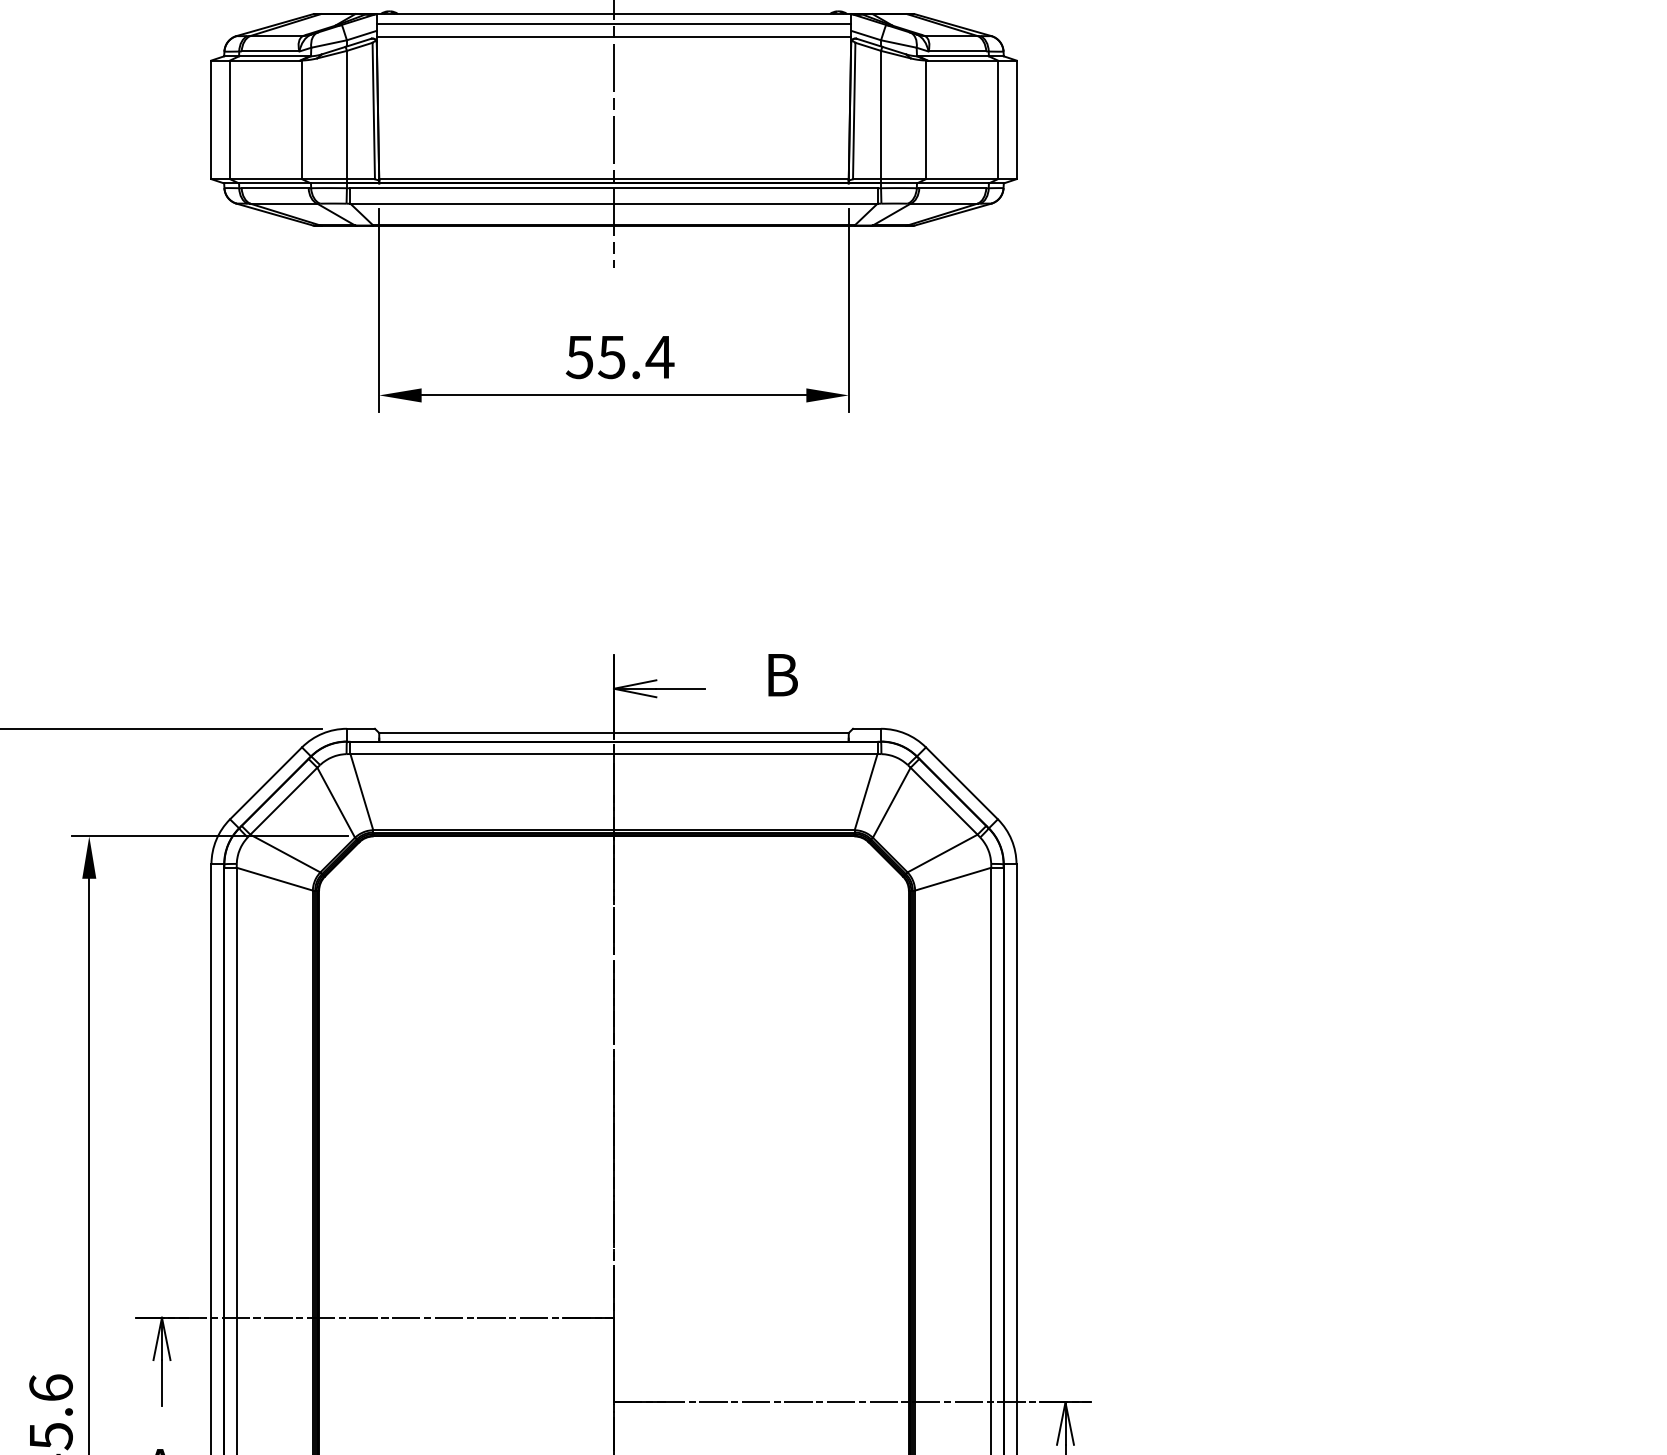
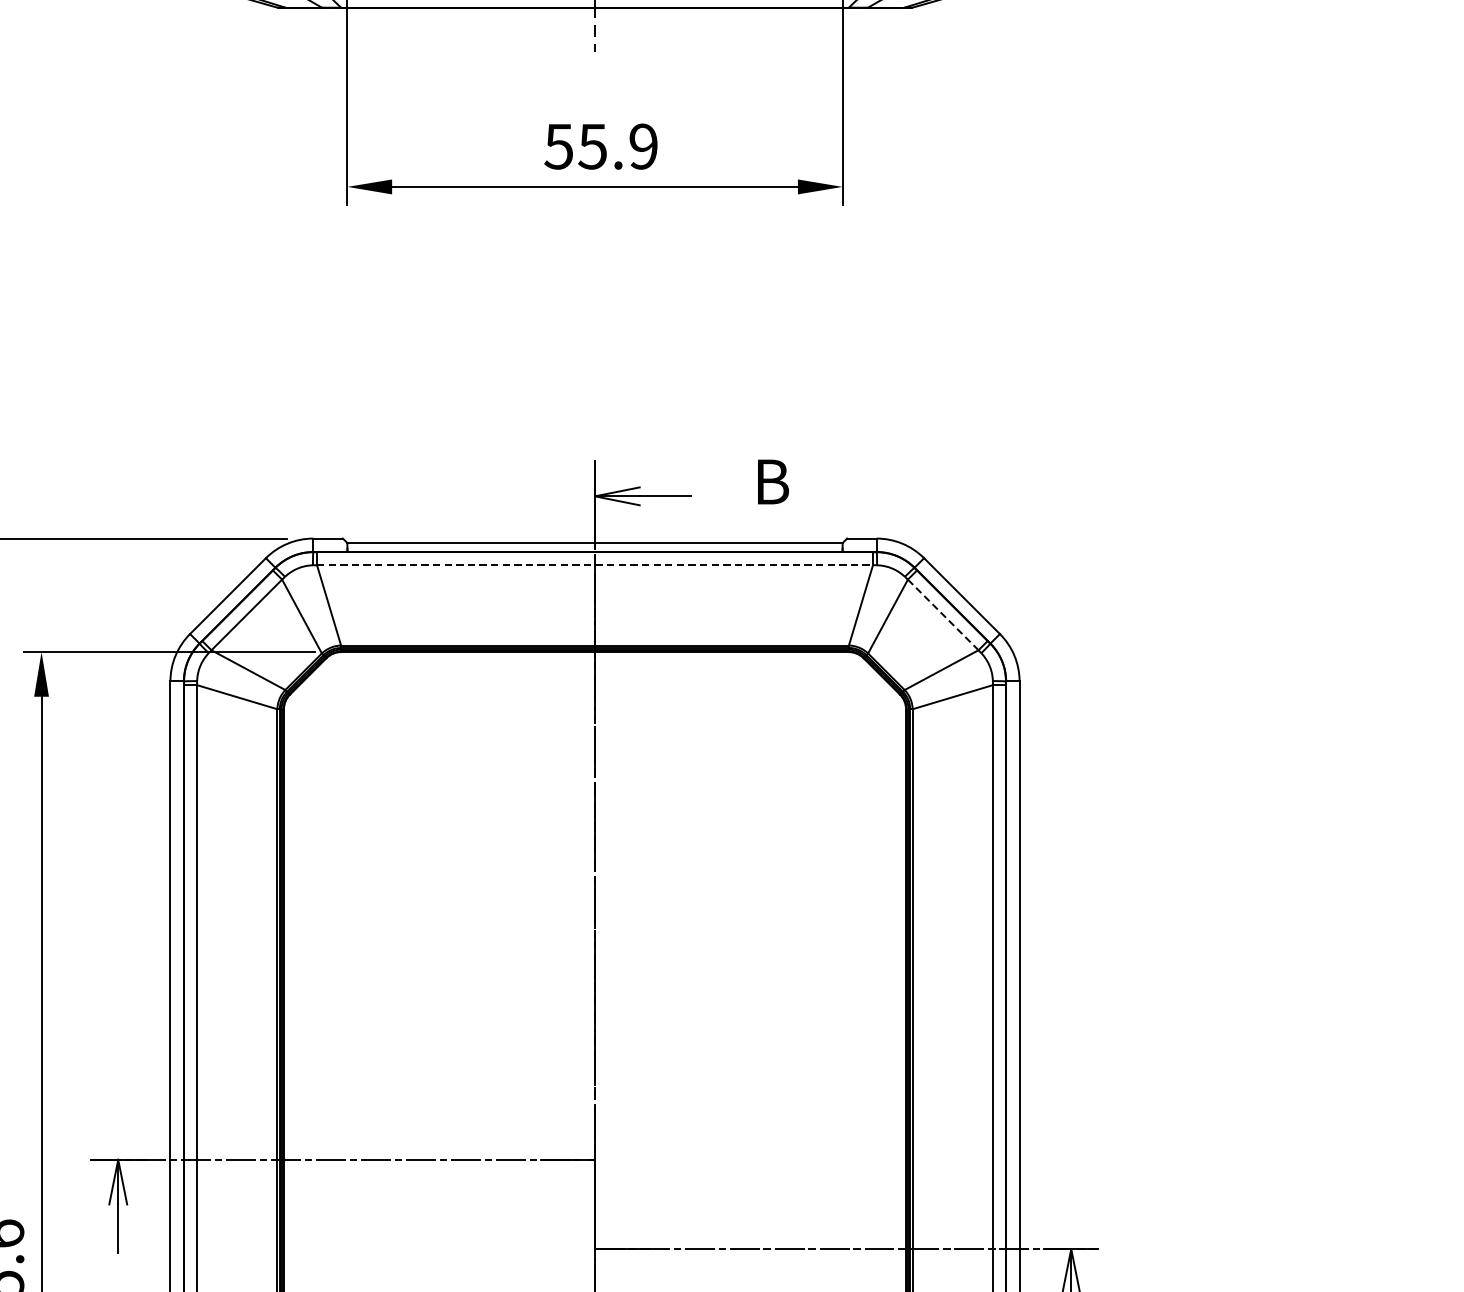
text: (659, 357) -> (643, 146), 55.4 -> 55.9
line: (613, 754) -> (594, 565), solid -> dashed
line: (944, 801) -> (943, 615), solid -> dashed

